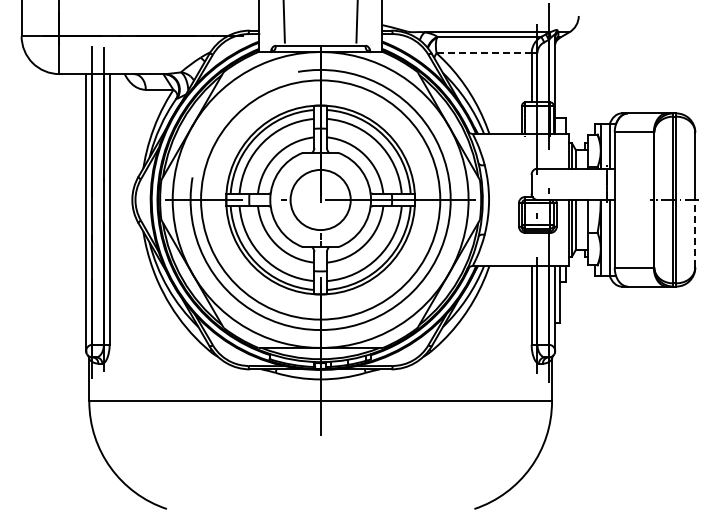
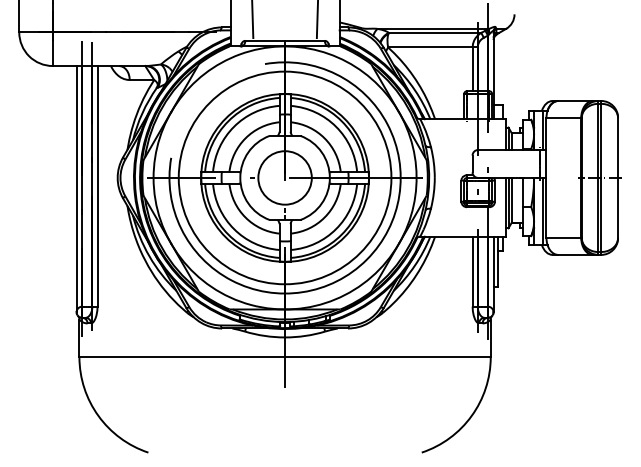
line: (484, 53) -> (430, 47), dashed -> solid
line: (695, 233) -> (618, 207), dashed -> solid

